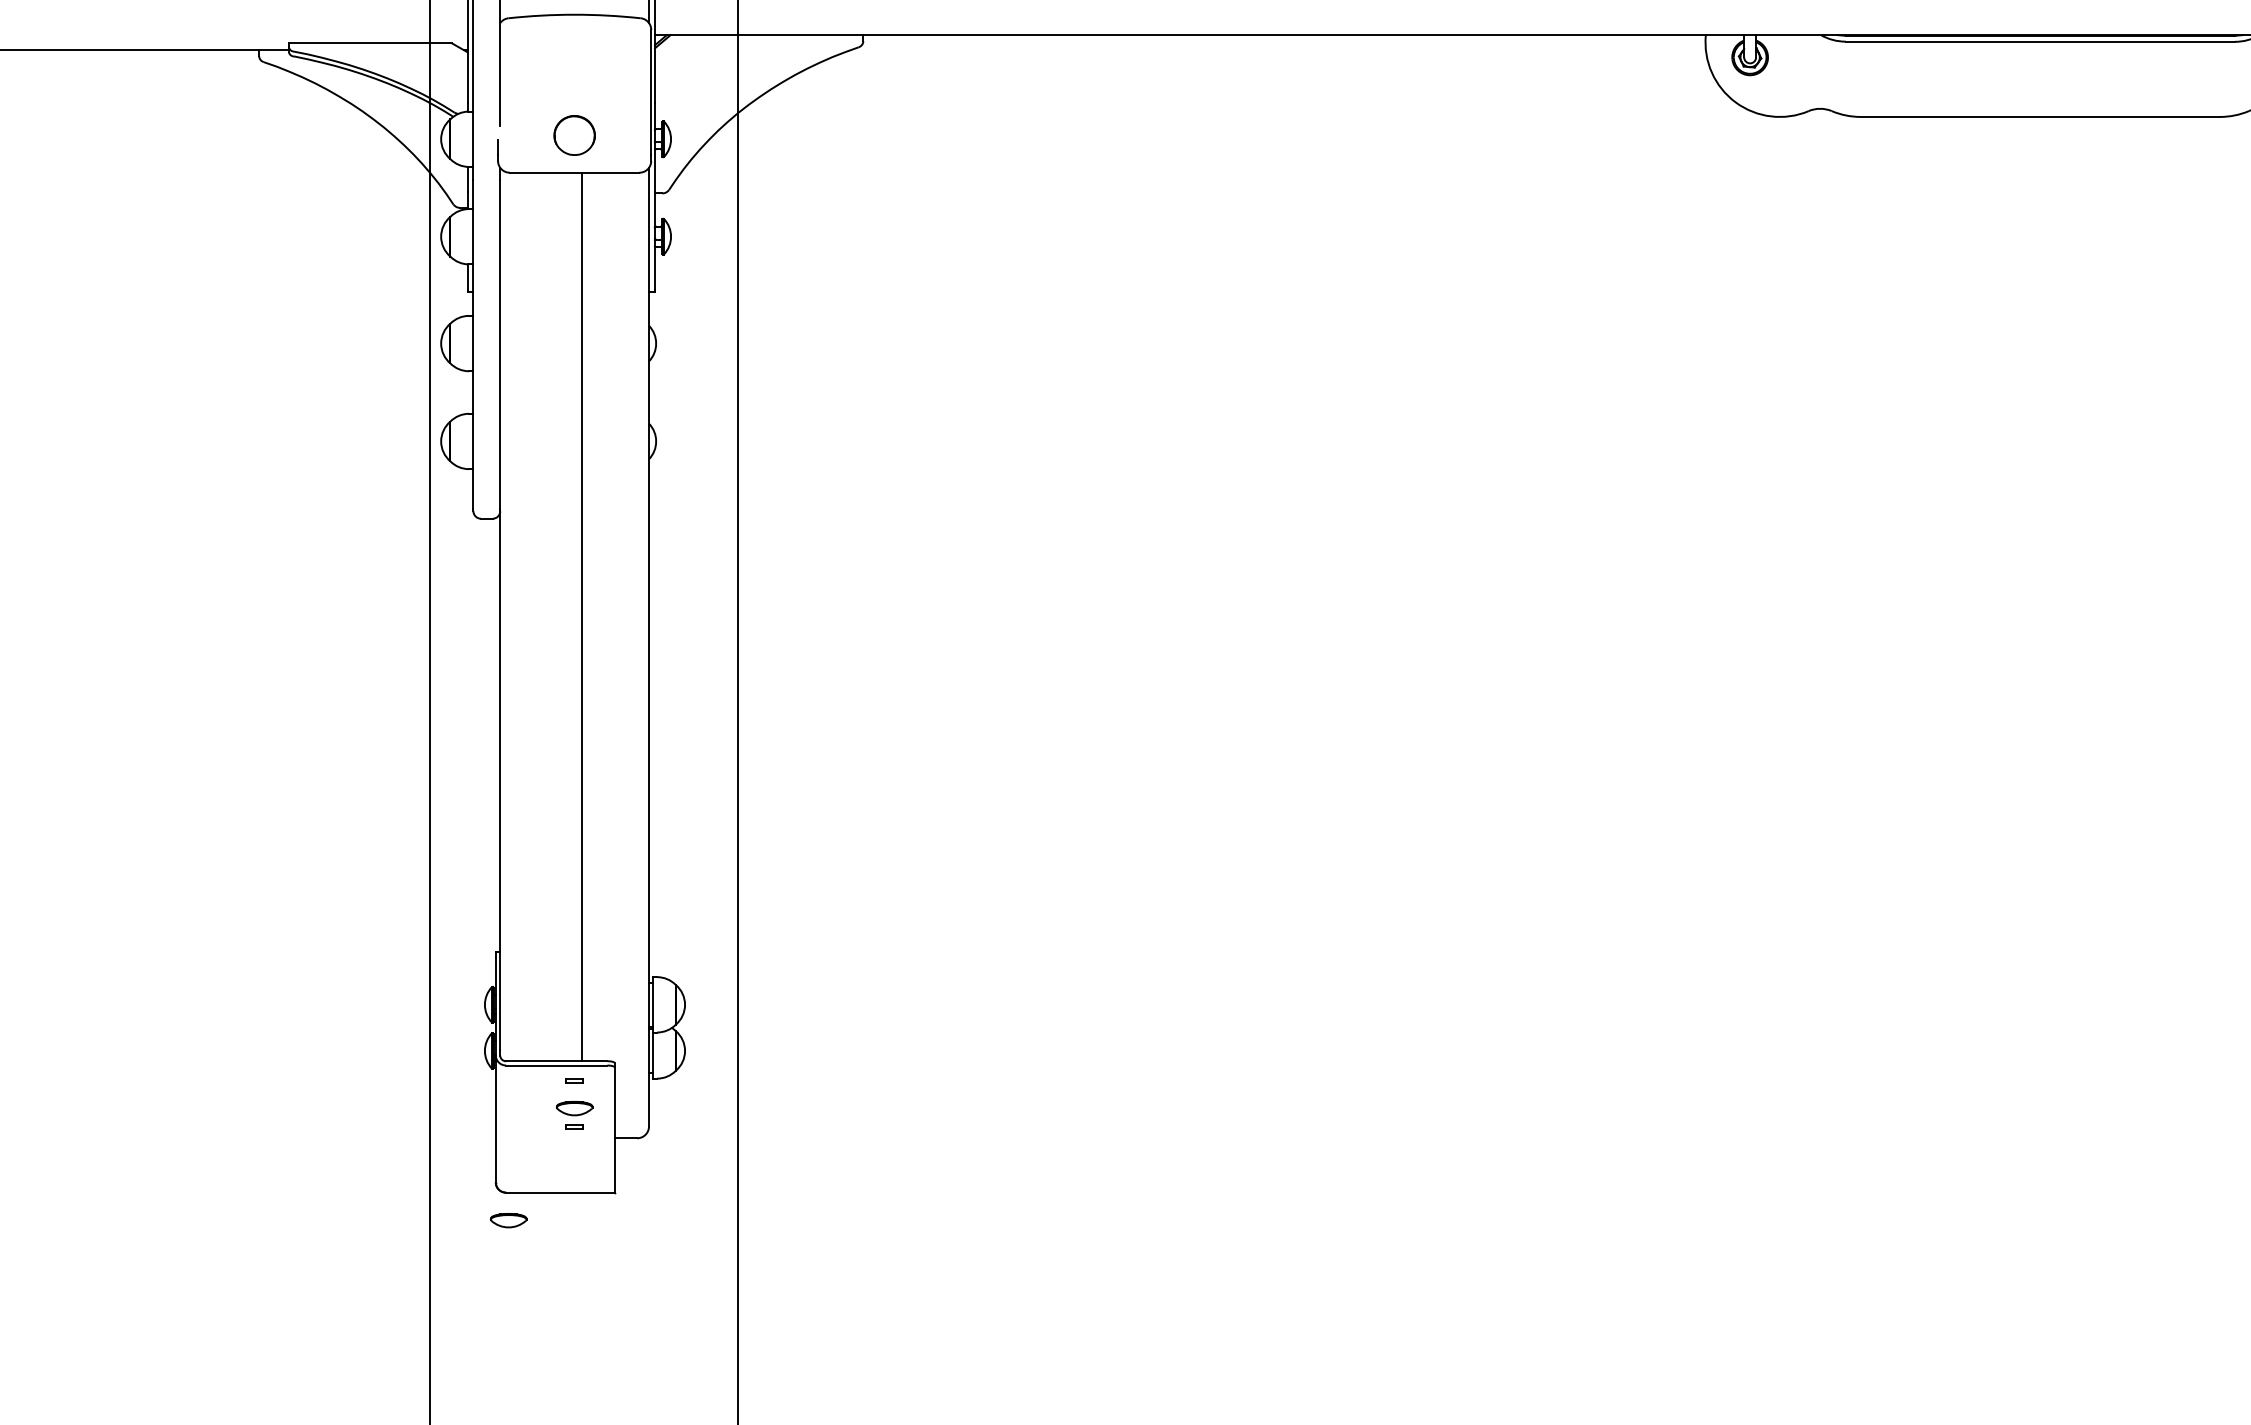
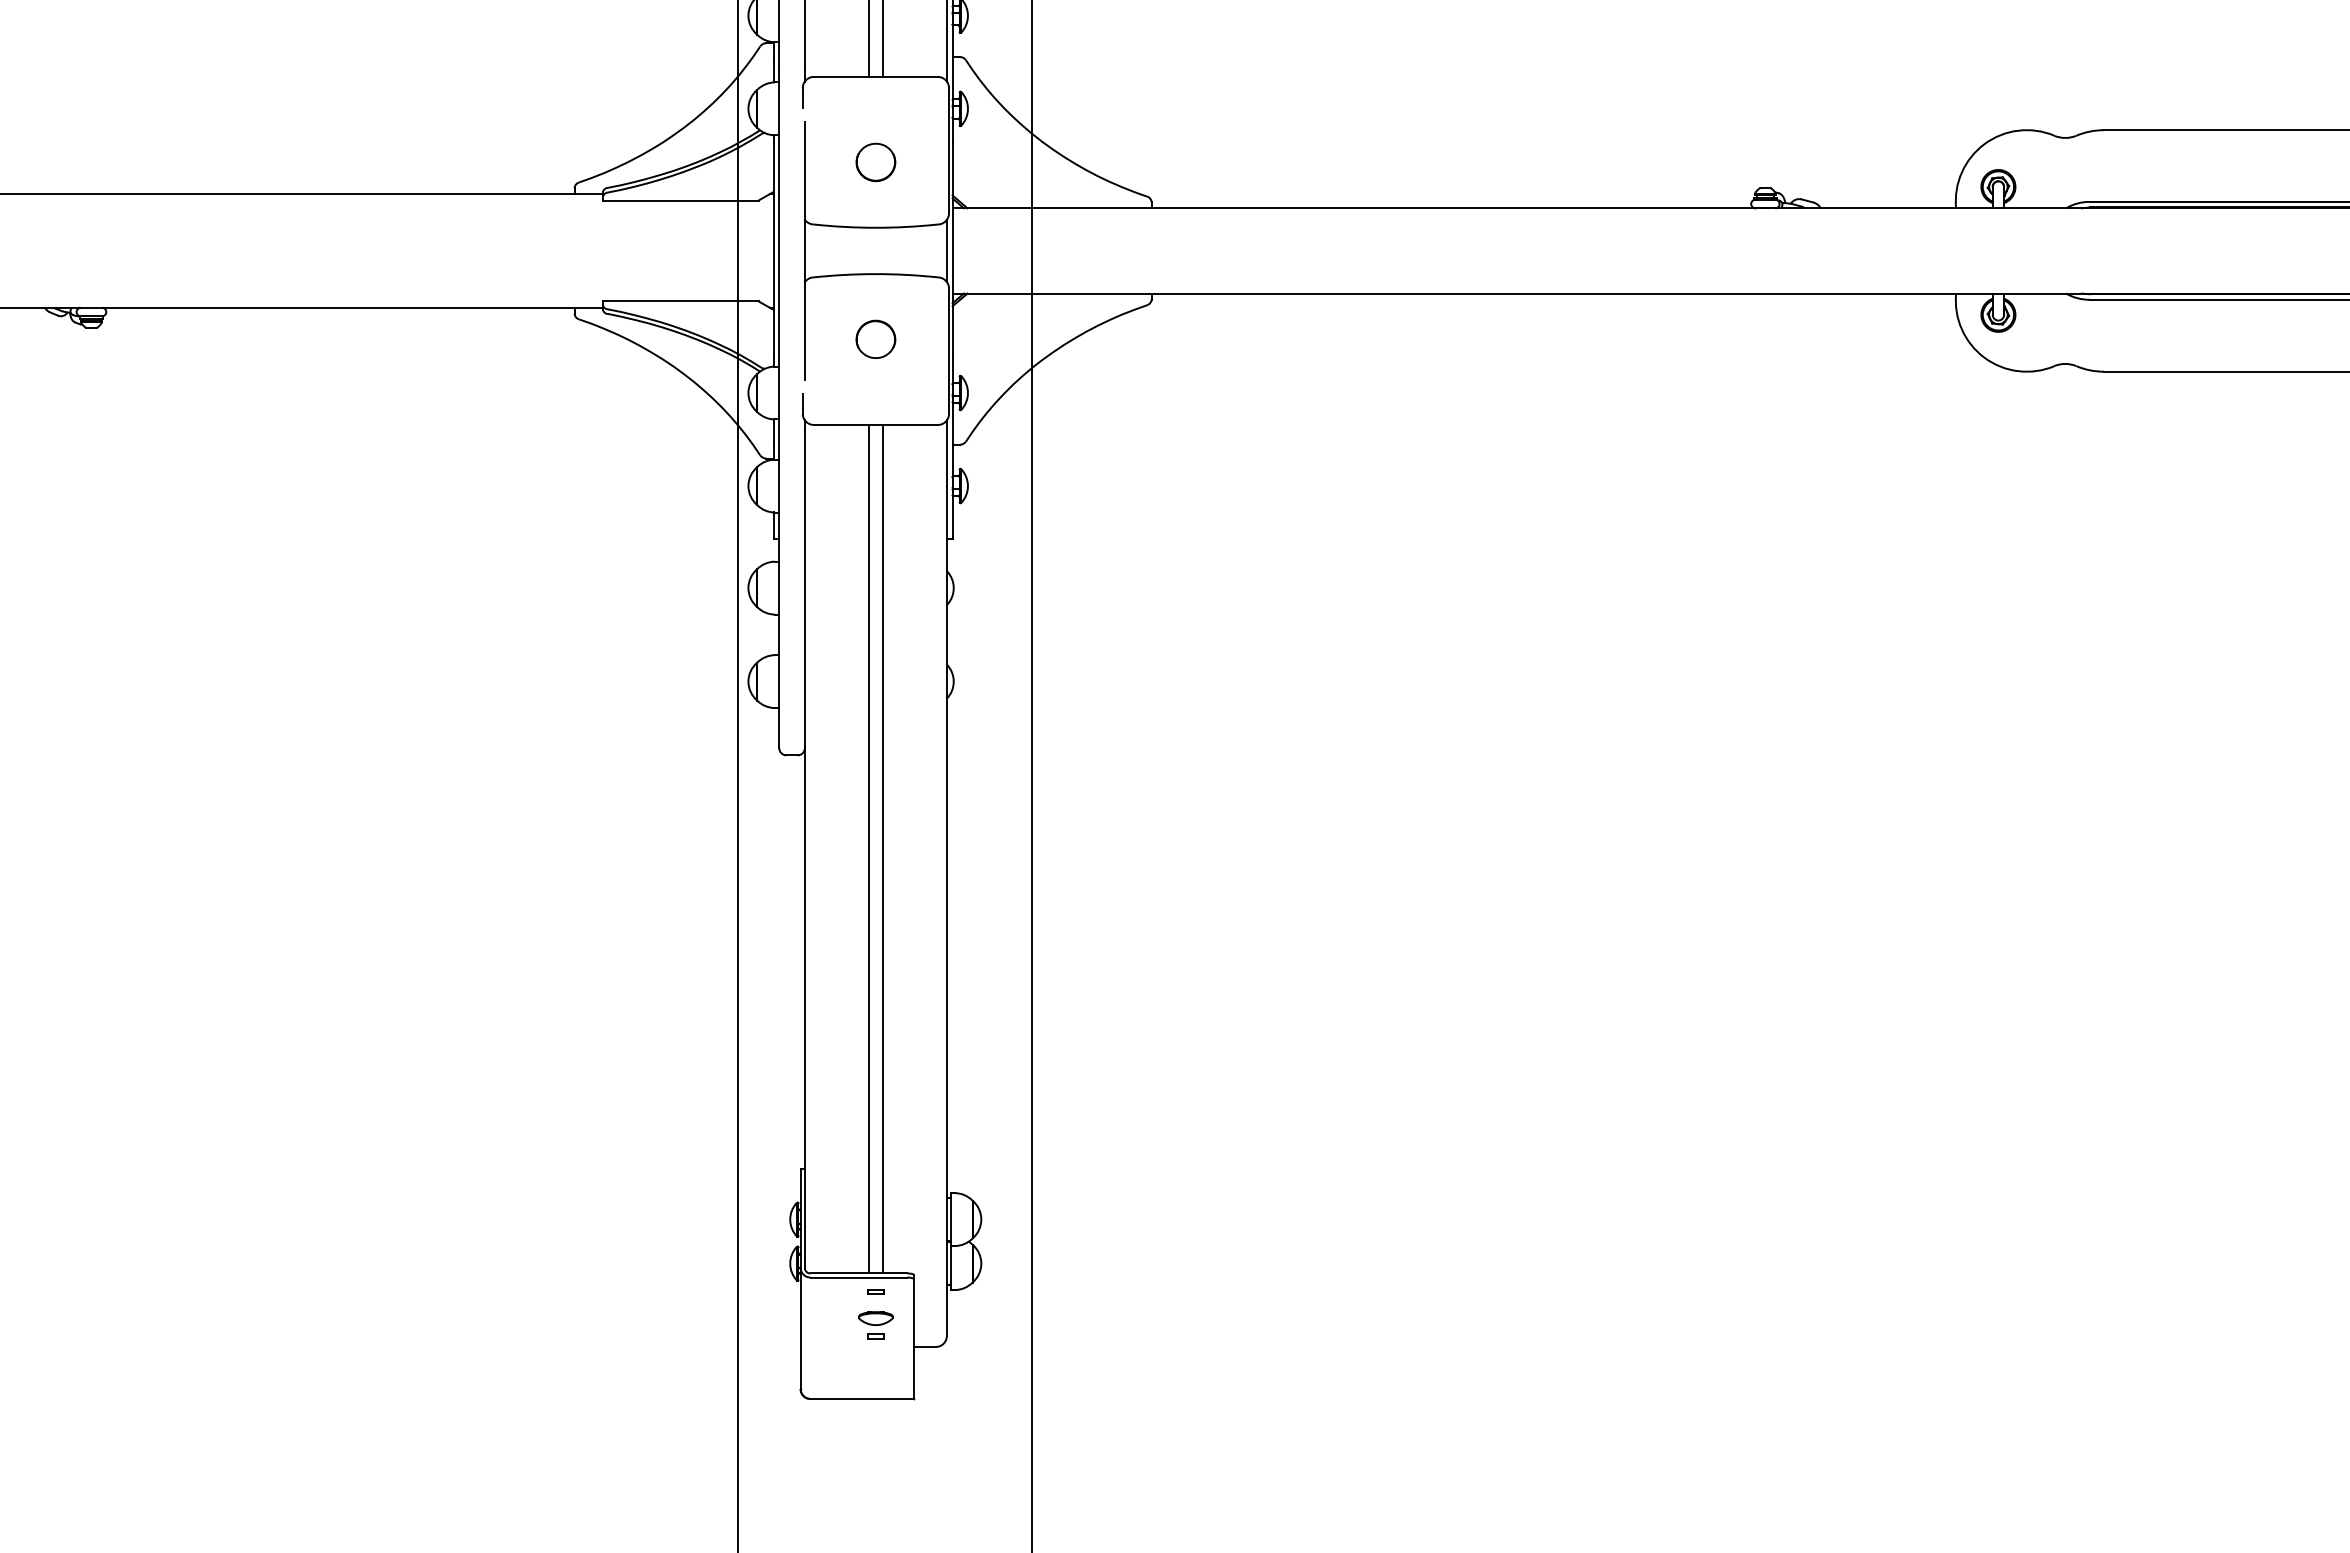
part: (574, 134) -> (875, 338), moved
line: (566, 616) -> (868, 848), added
part: (508, 1220) -> (812, 1425), removed

